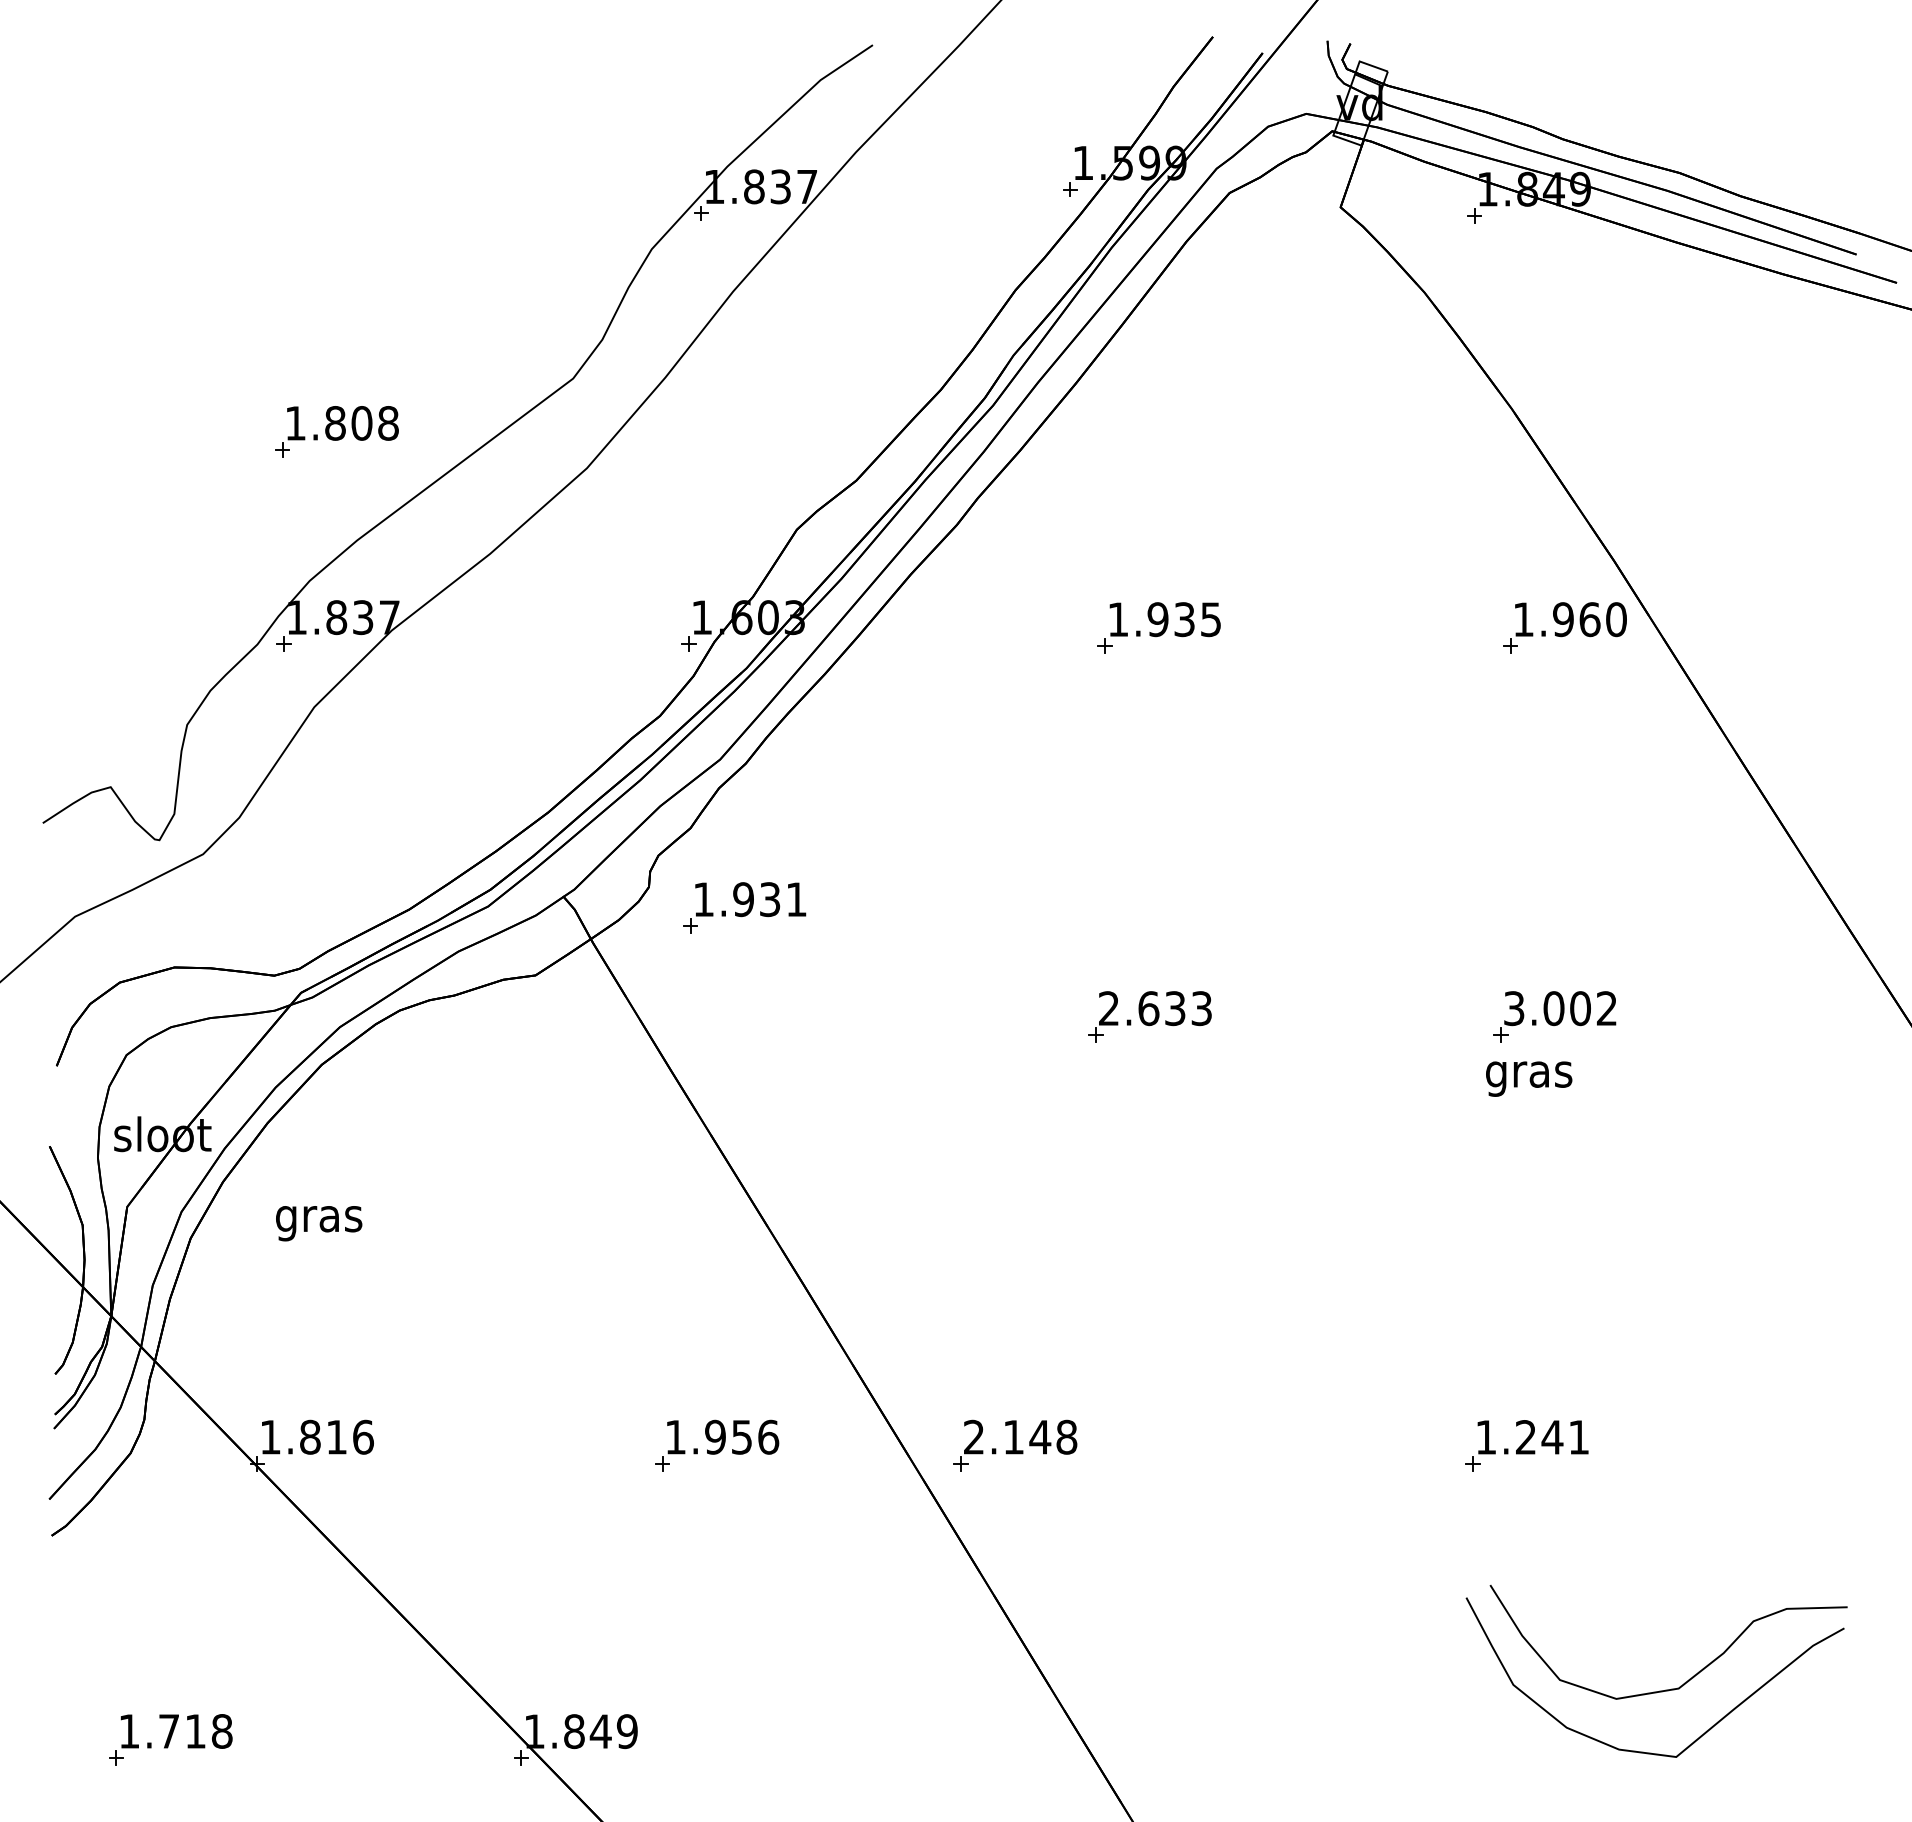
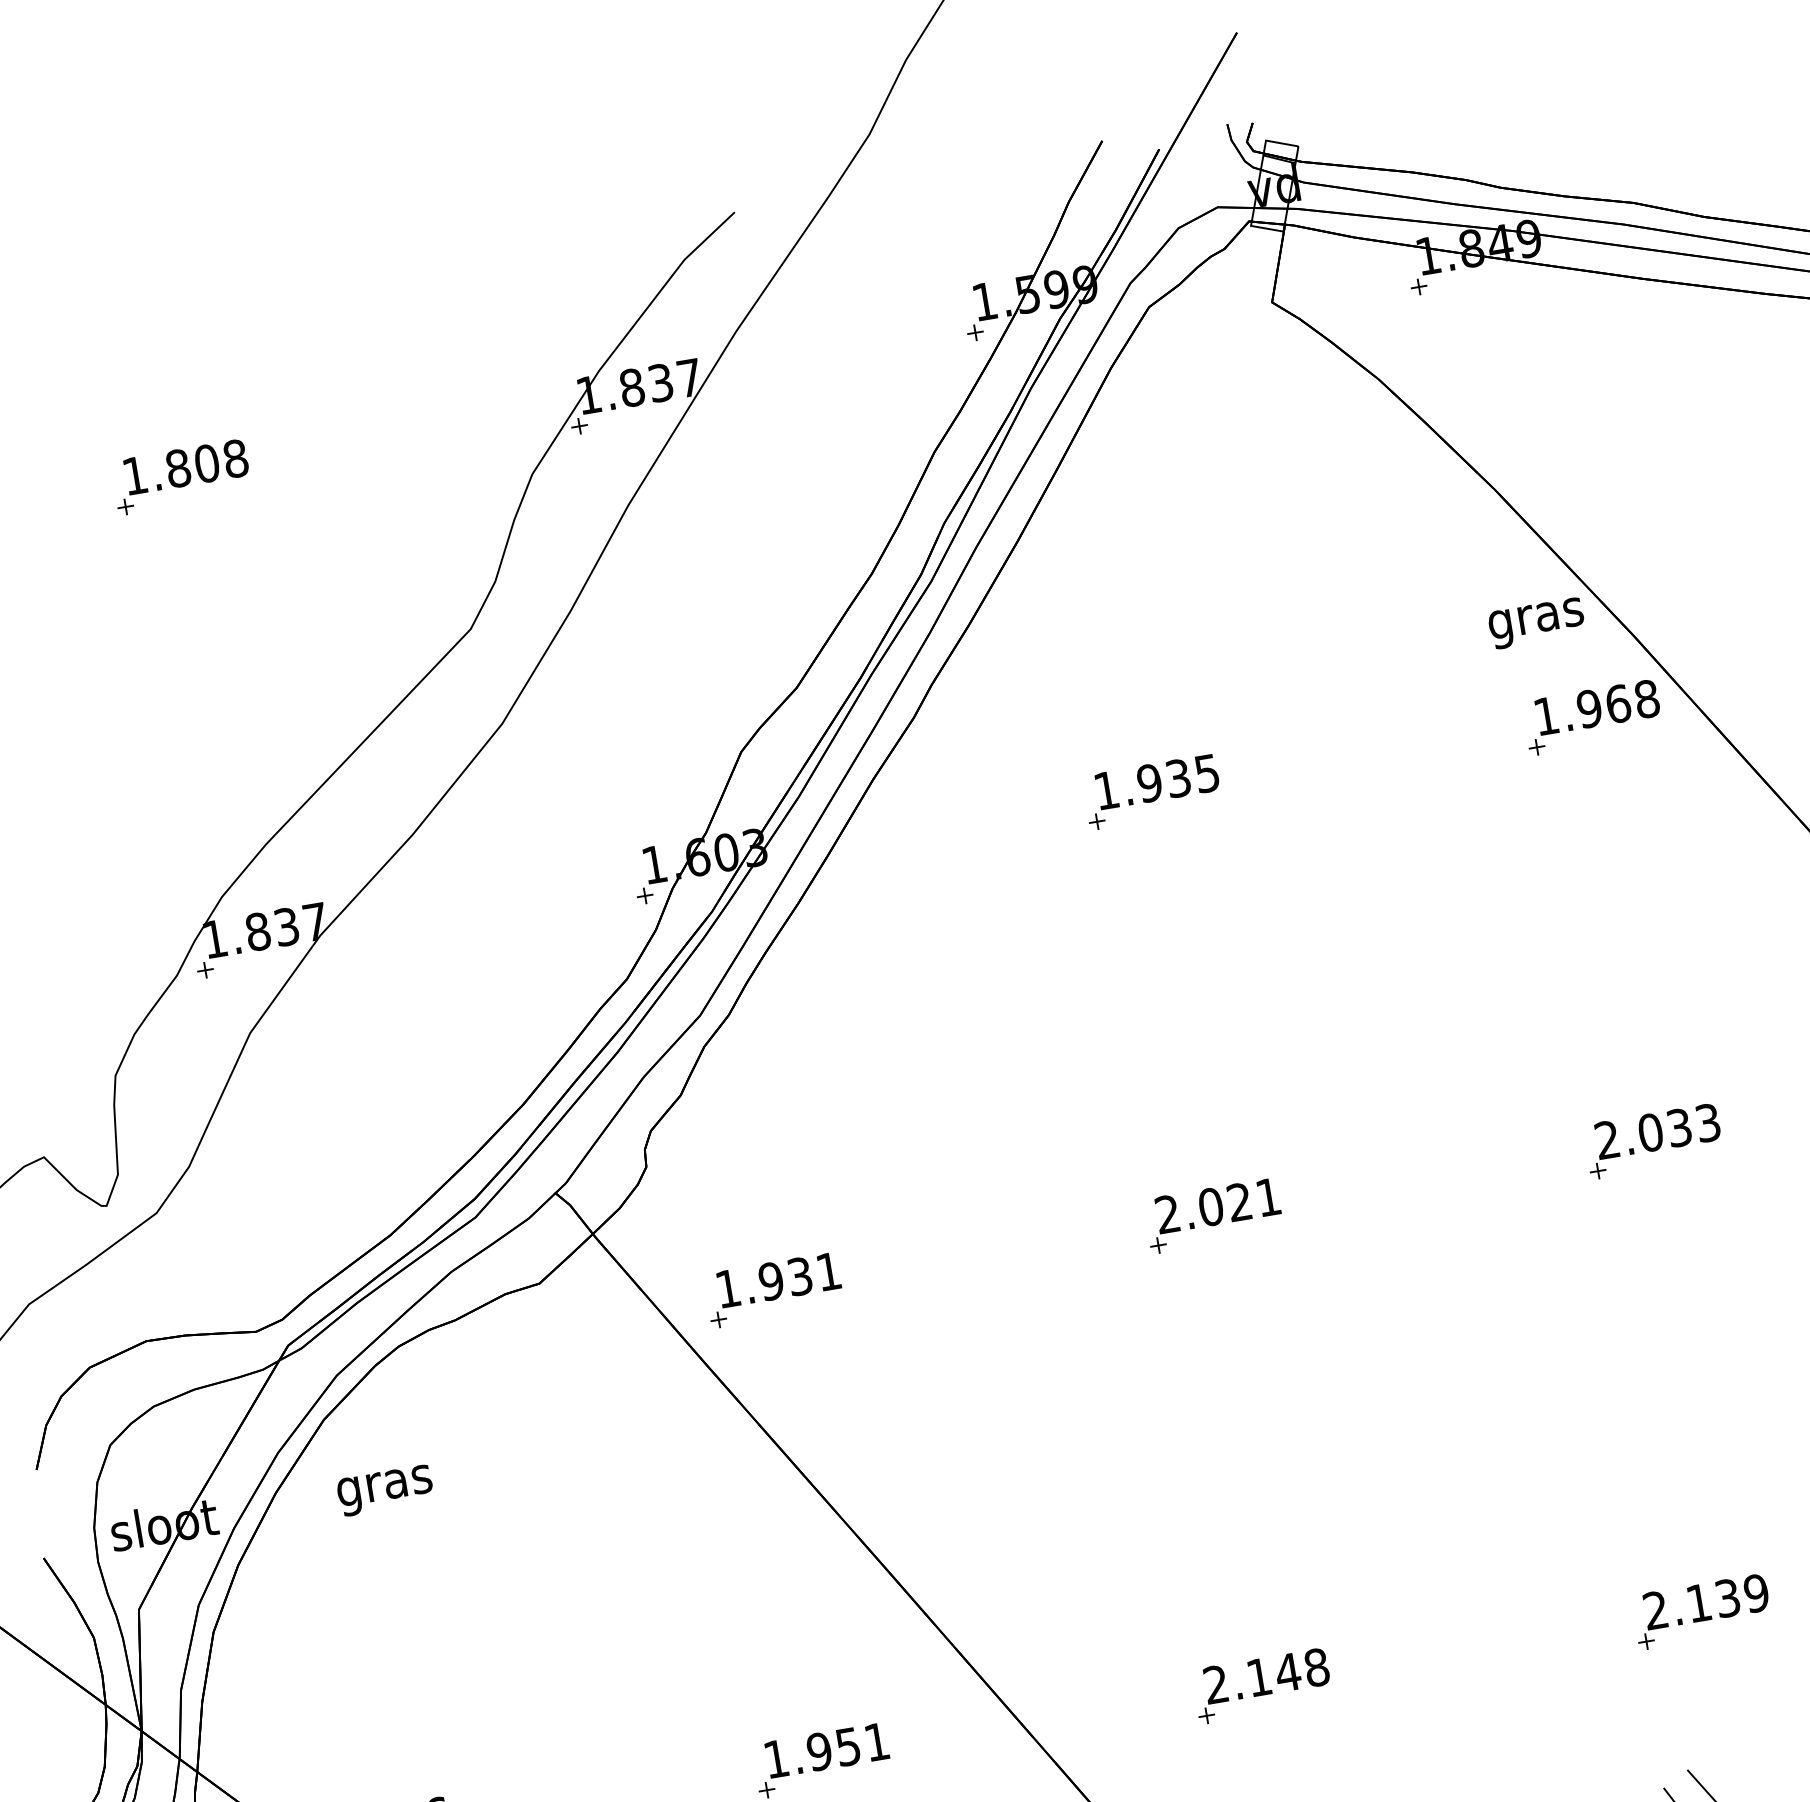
part: (336, 431) -> (180, 477), moved
text: (1616, 619) -> (1647, 699), 1.960 -> 1.968
part: (744, 907) -> (773, 1289), moved
text: (1174, 1008) -> (1238, 1202), 2.633 -> 2.021
text: (1560, 1008) -> (1657, 1131), 3.002 -> 2.033
text: (1529, 1078) -> (1537, 622), moved
text: (319, 1223) -> (385, 1490), moved
text: (768, 1436) -> (876, 1741), 1.956 -> 1.951
text: (1532, 1437) -> (1706, 1602), 1.241 -> 2.139
part: (1015, 1445) -> (1262, 1685), moved

